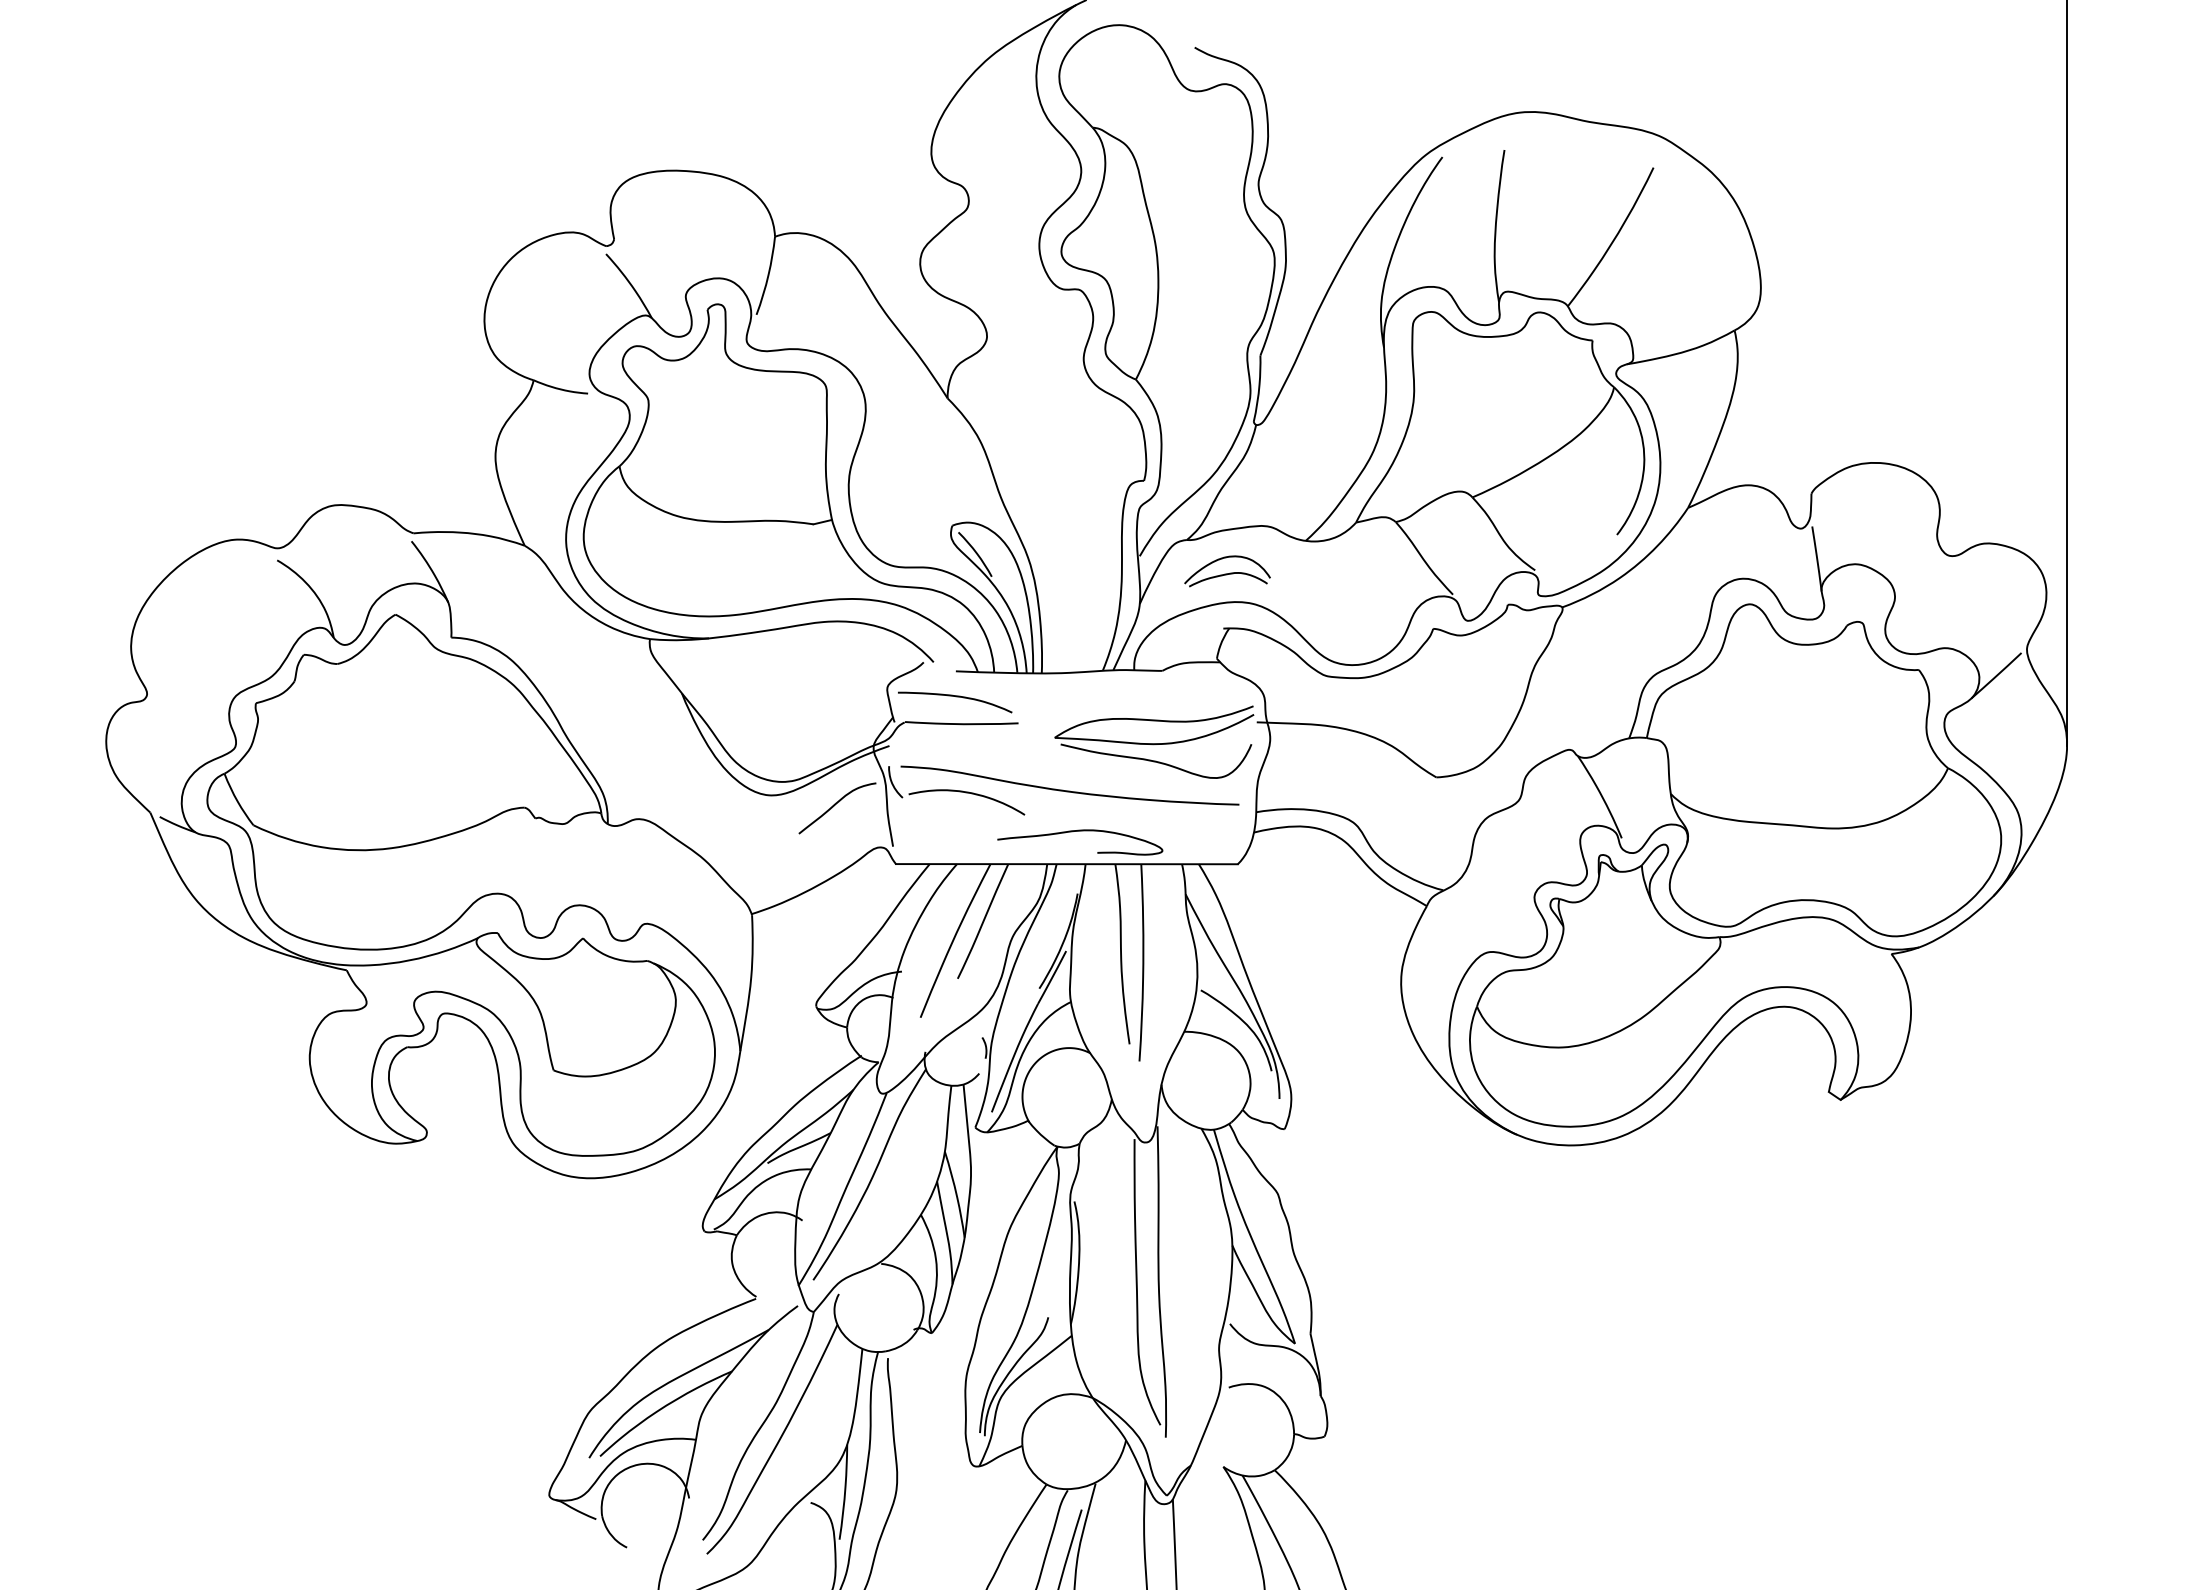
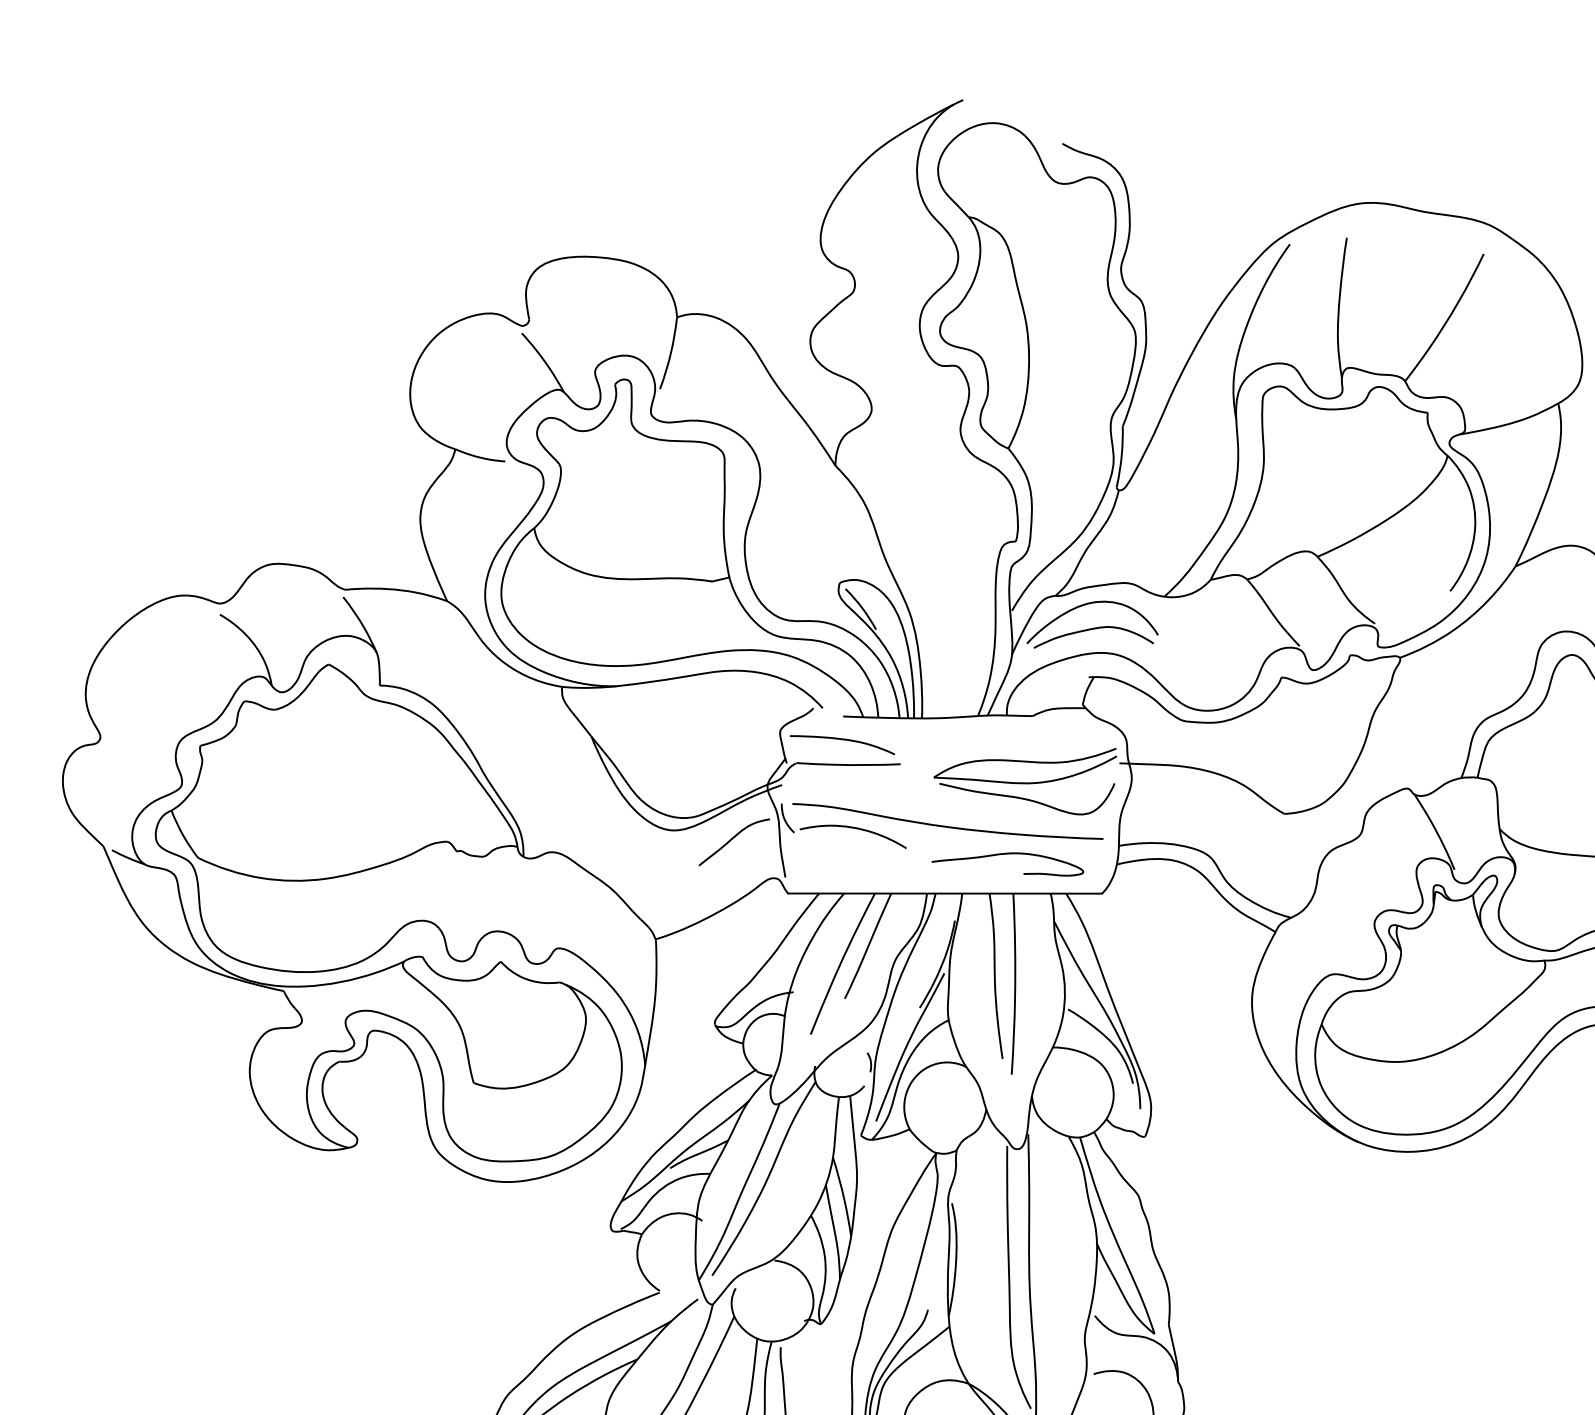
part: (1227, 571) -> (1092, 624), size x1.67
curve: (1080, 831) -> (1008, 854), moved

